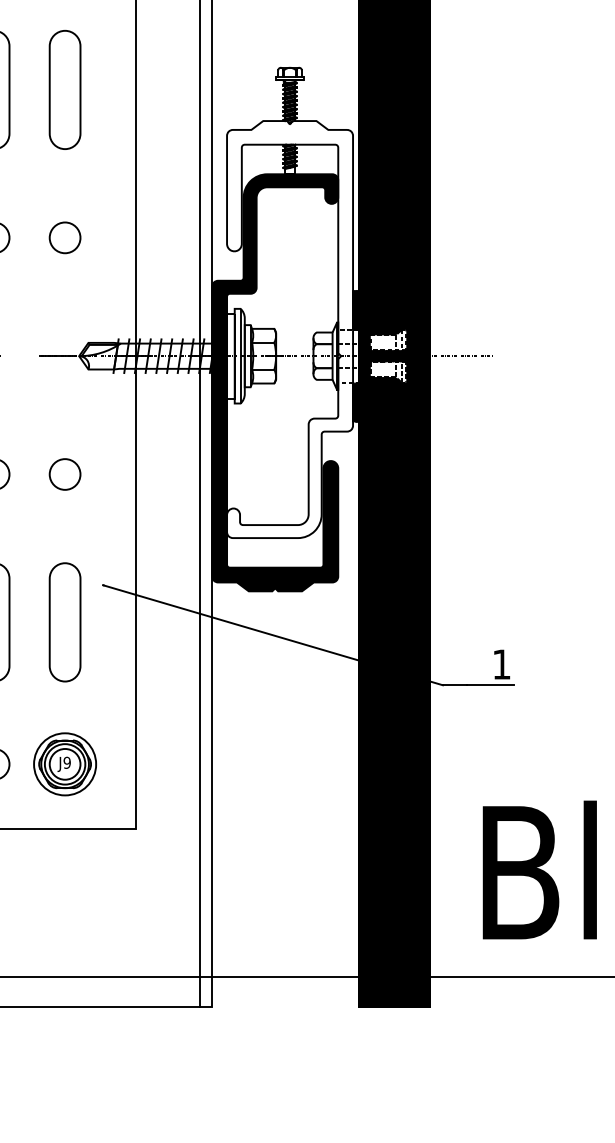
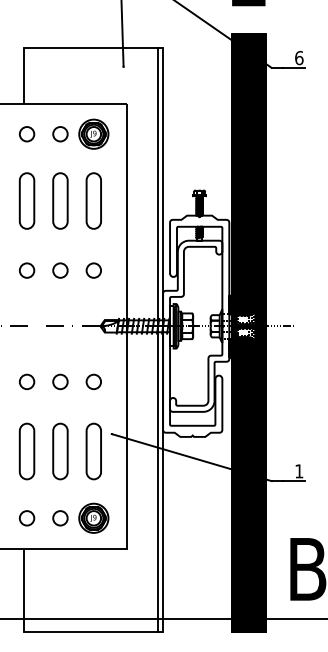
fill: (274, 382) -> (192, 338), removed

